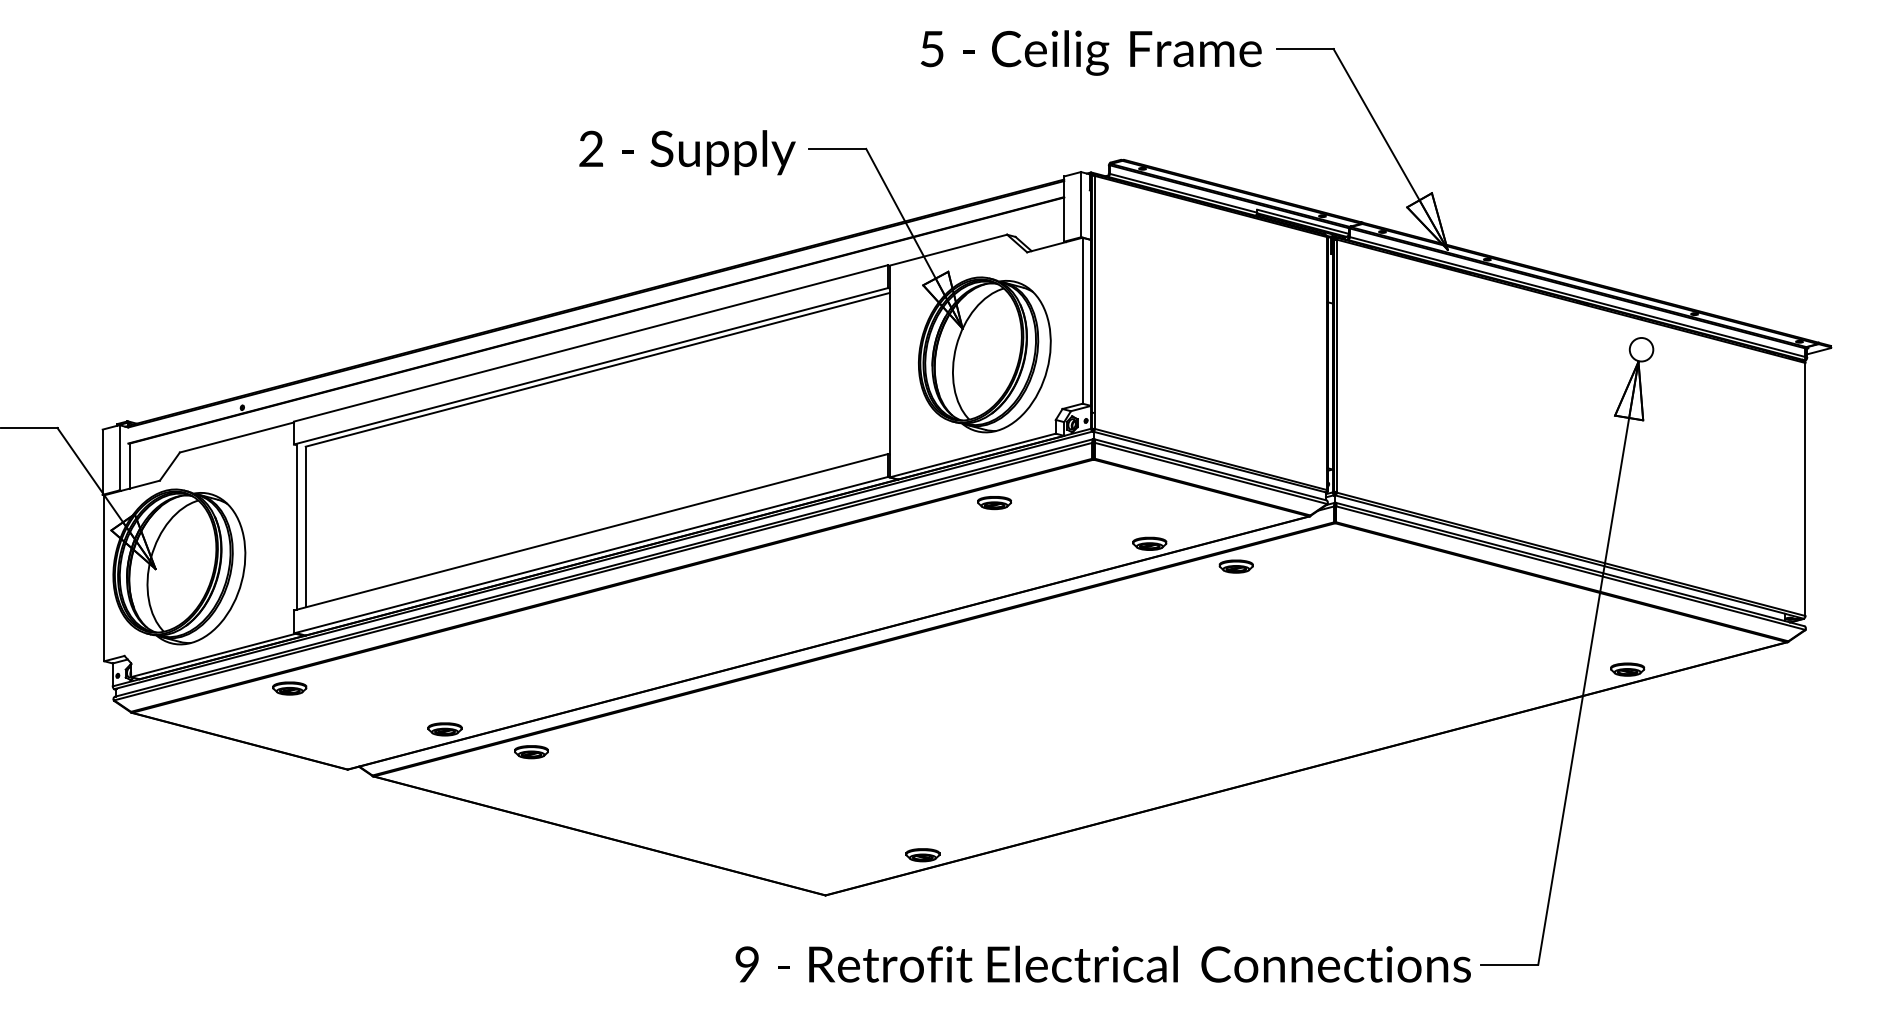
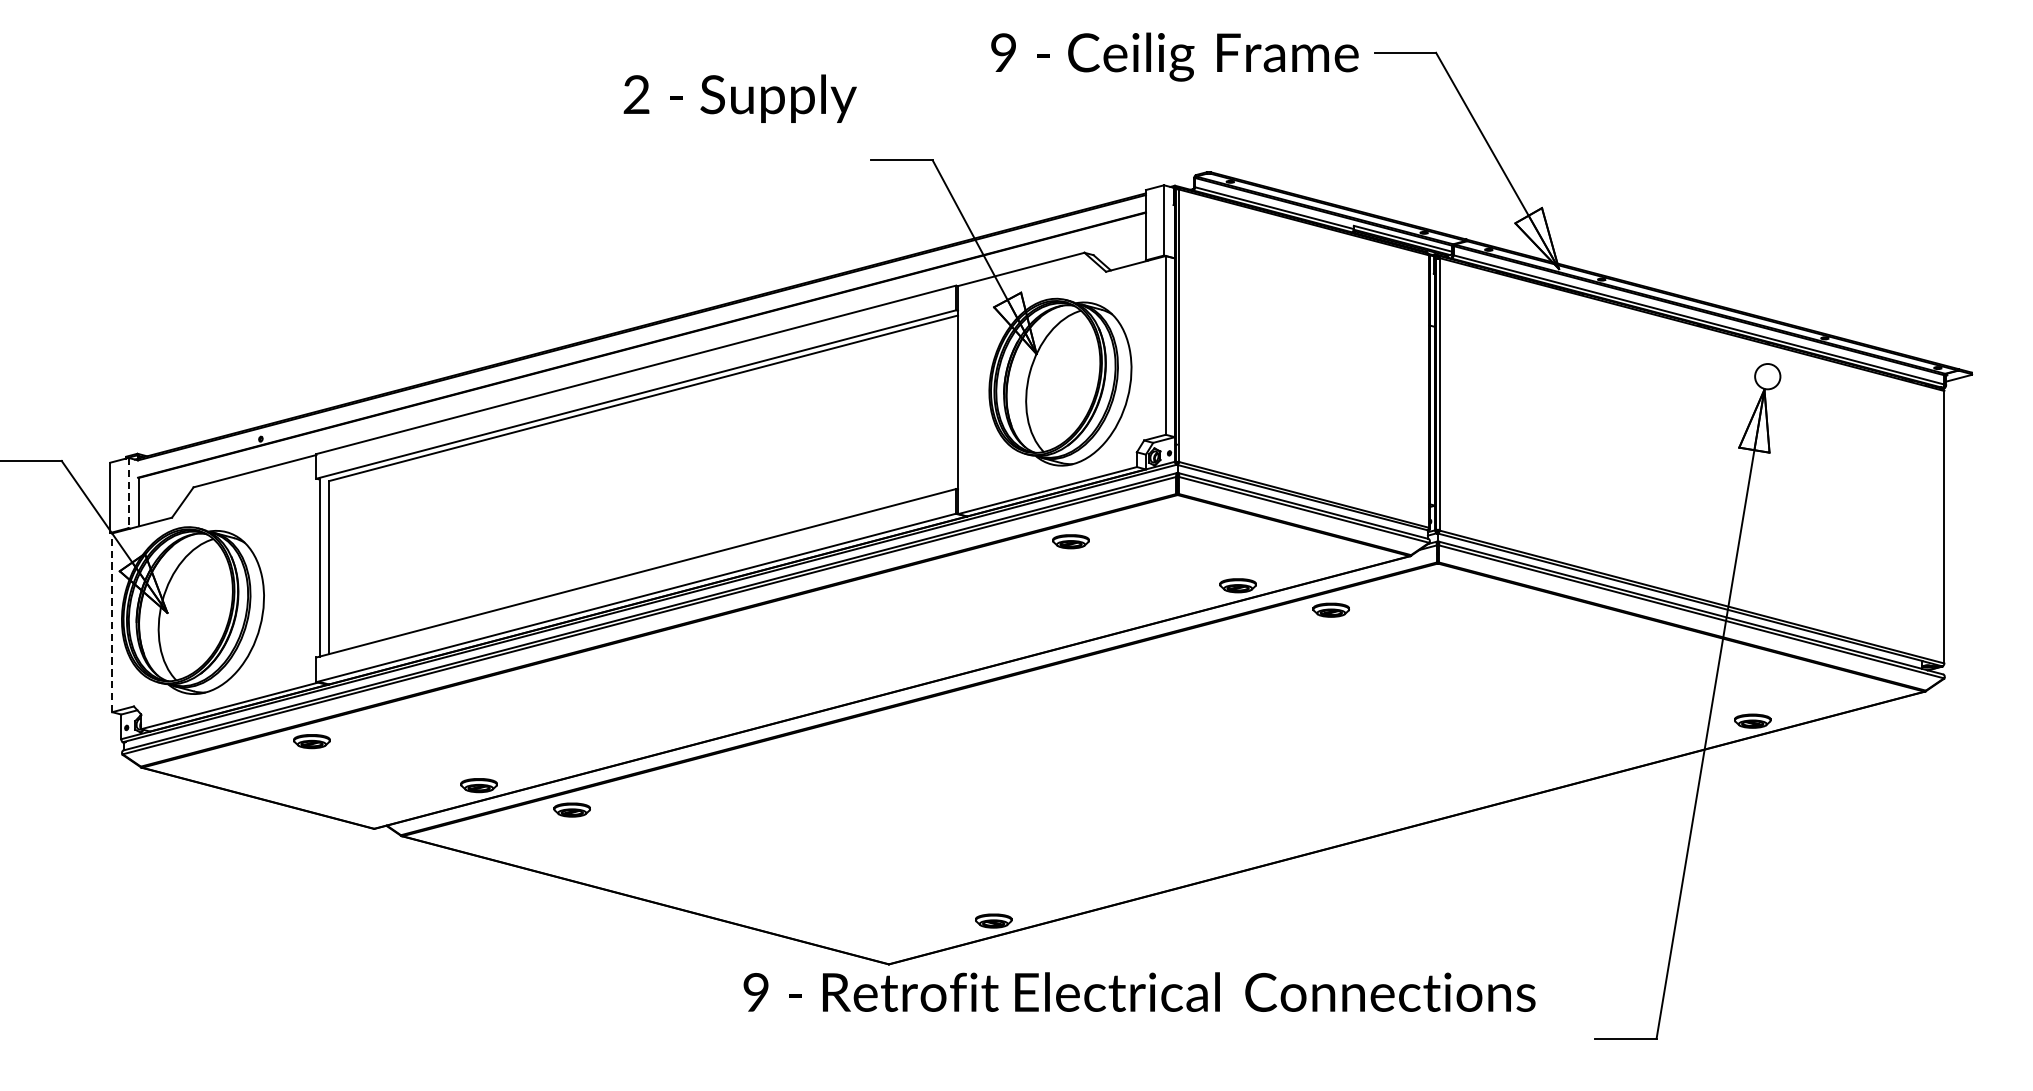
text: (931, 48) -> (1003, 52), 5 -> 9
text: (687, 152) -> (740, 98), moved
line: (119, 457) -> (128, 492), solid -> dashed
line: (104, 578) -> (112, 623), solid -> dashed
text: (1102, 963) -> (1138, 991), moved

